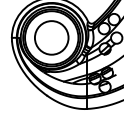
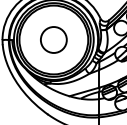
circle: (51, 37) -> (53, 39), size x0.6

